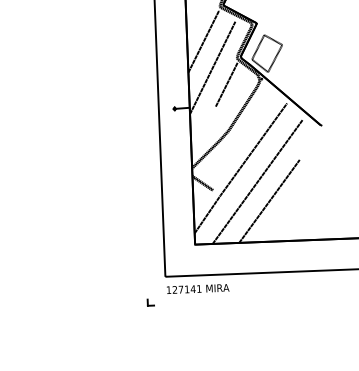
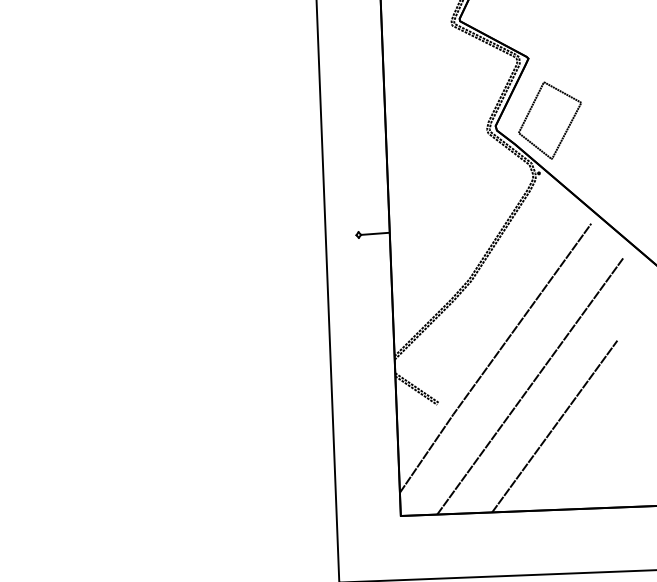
line: (203, 41) -> (418, 95), removed
line: (212, 67) -> (436, 149), removed
line: (226, 84) -> (465, 184), removed

